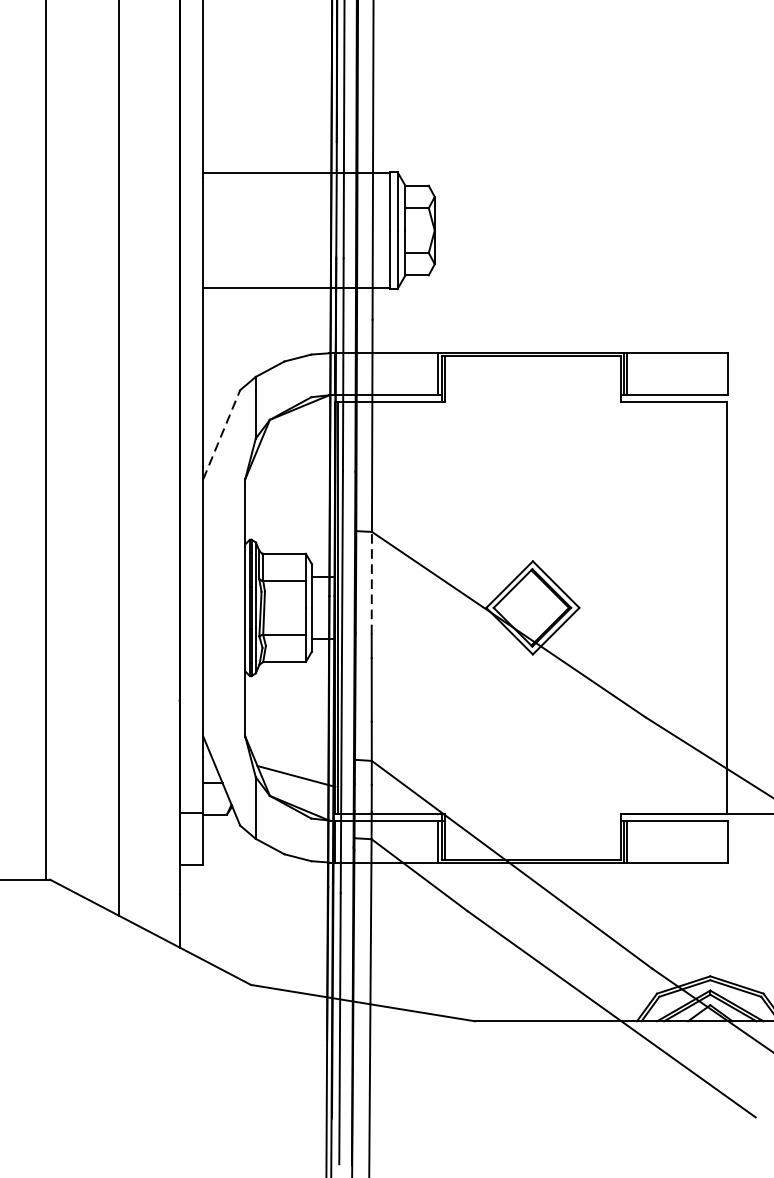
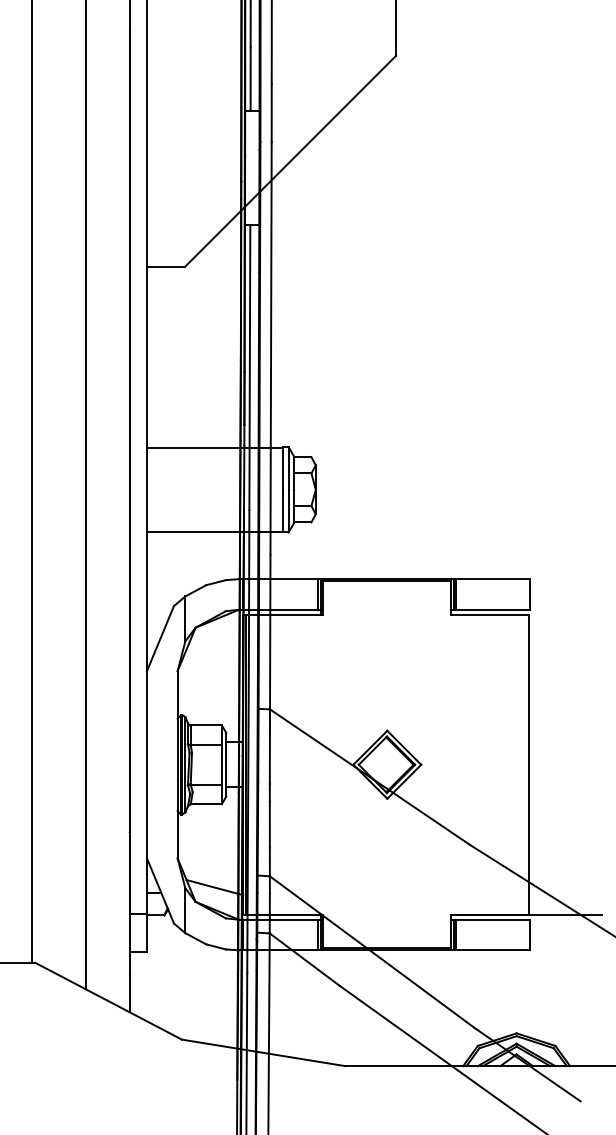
line: (221, 434) -> (160, 638), dashed -> solid
line: (371, 582) -> (269, 746), dashed -> solid

